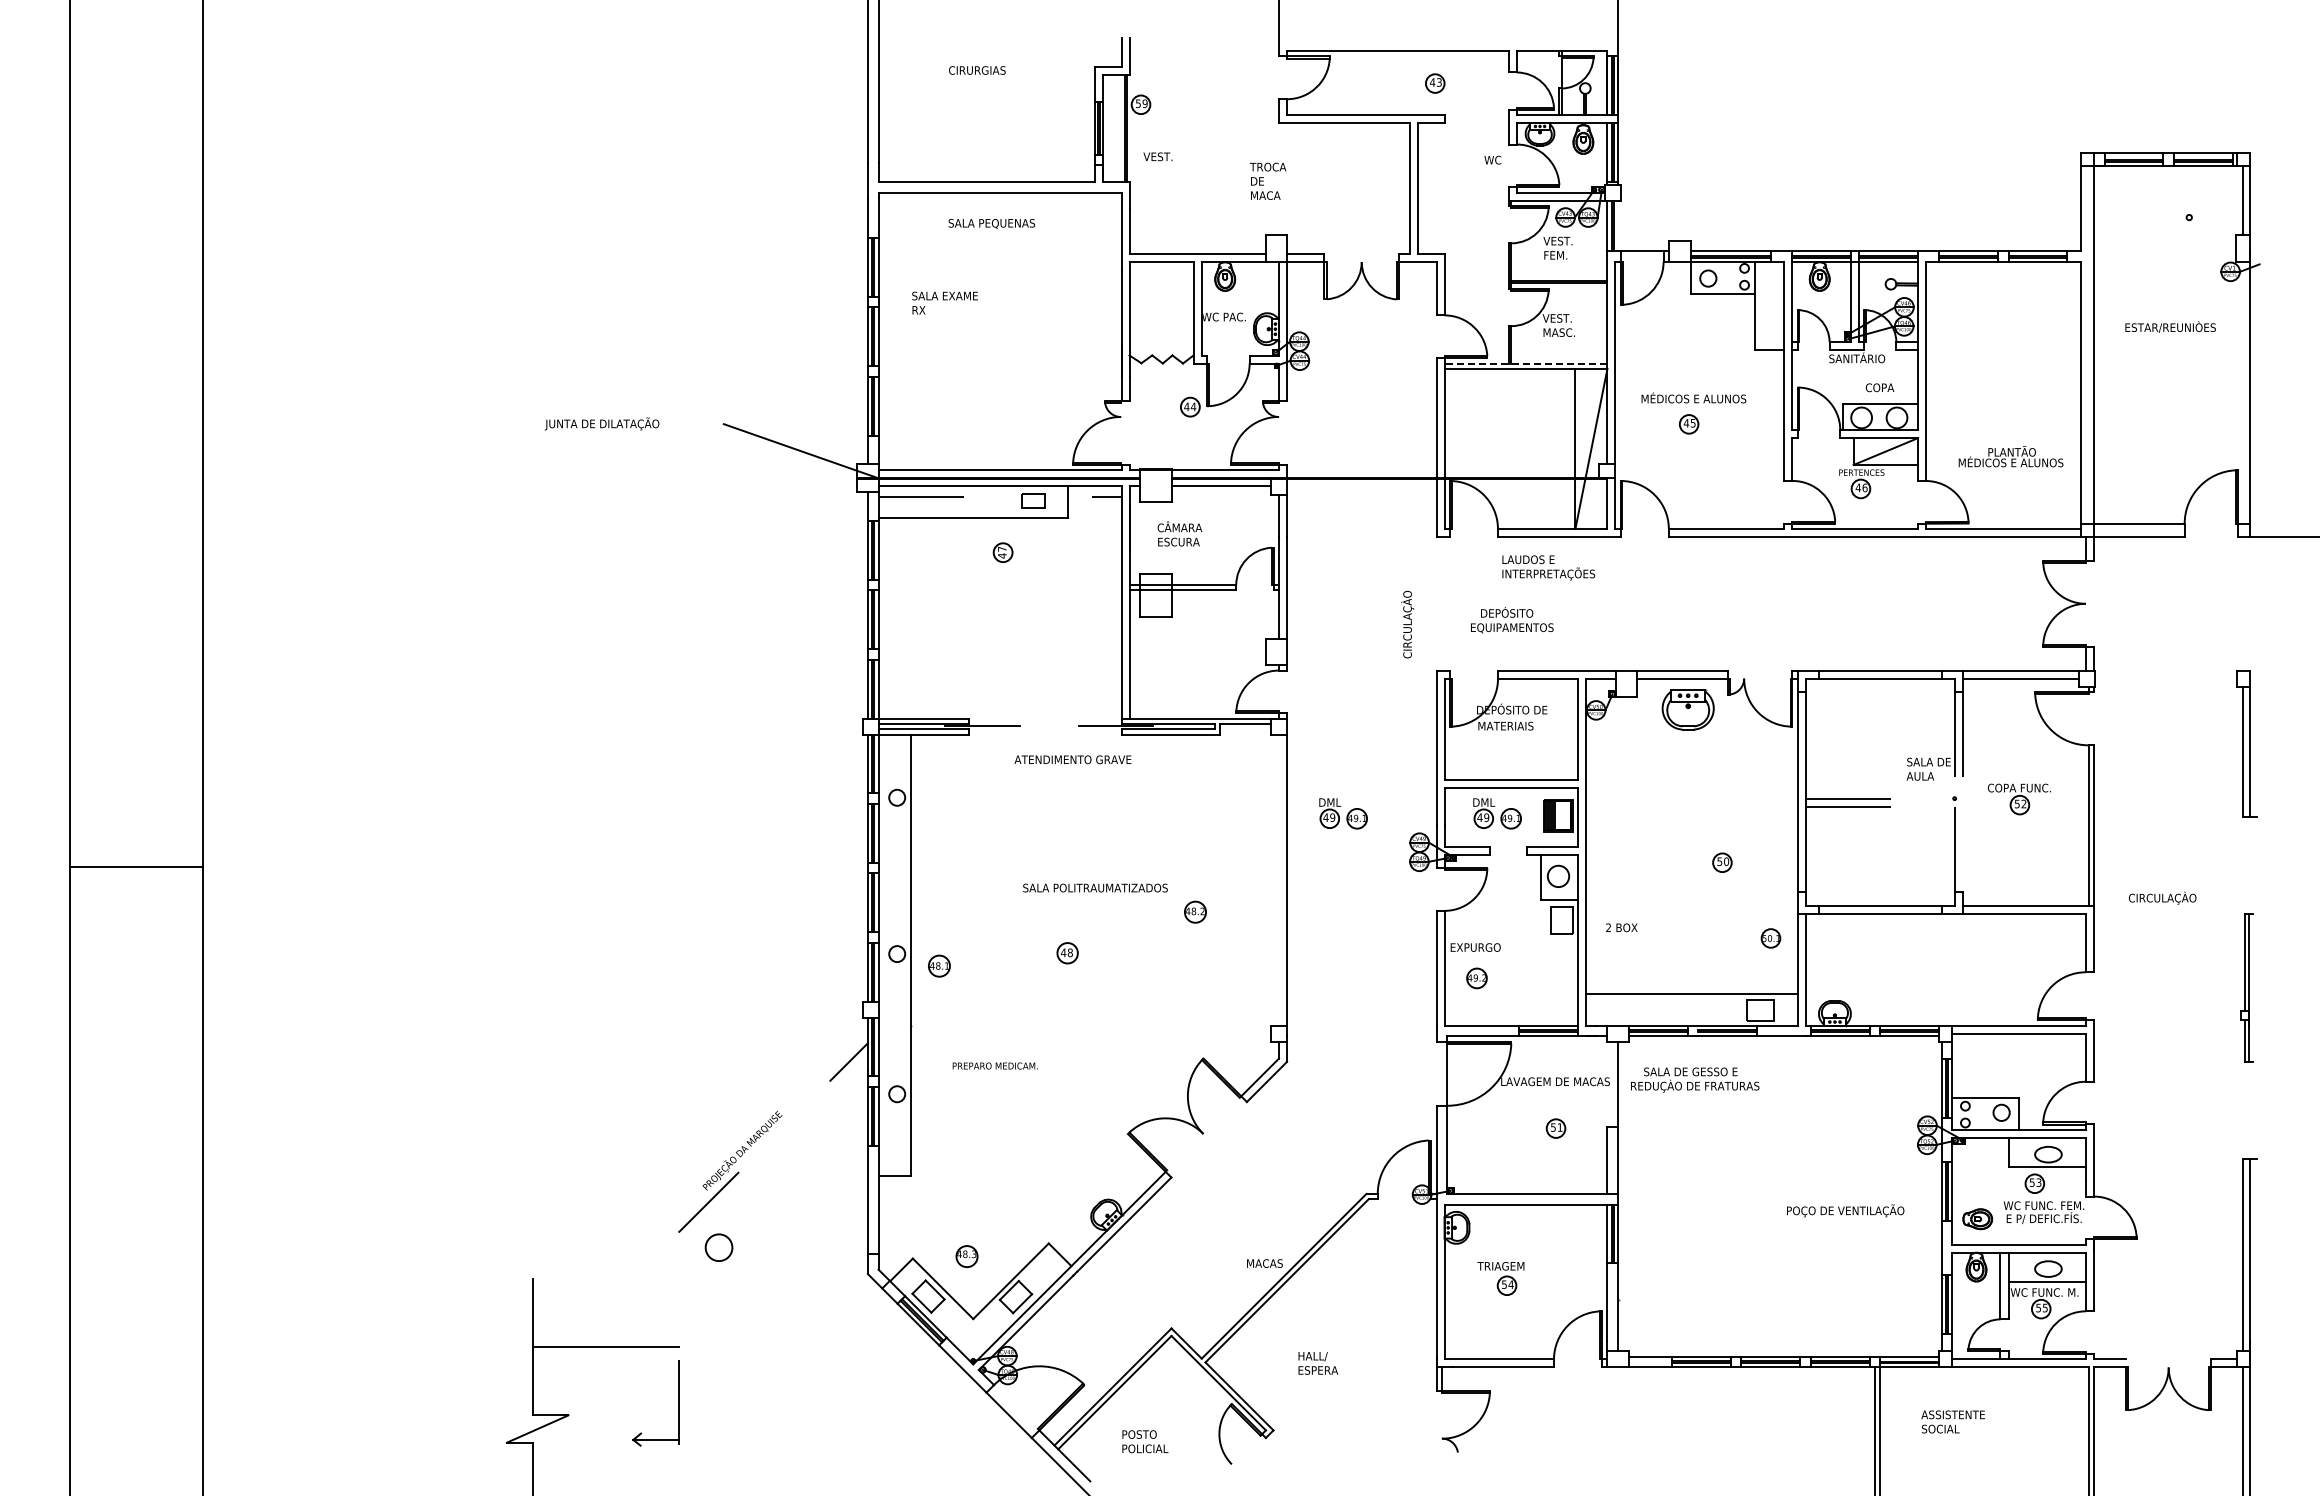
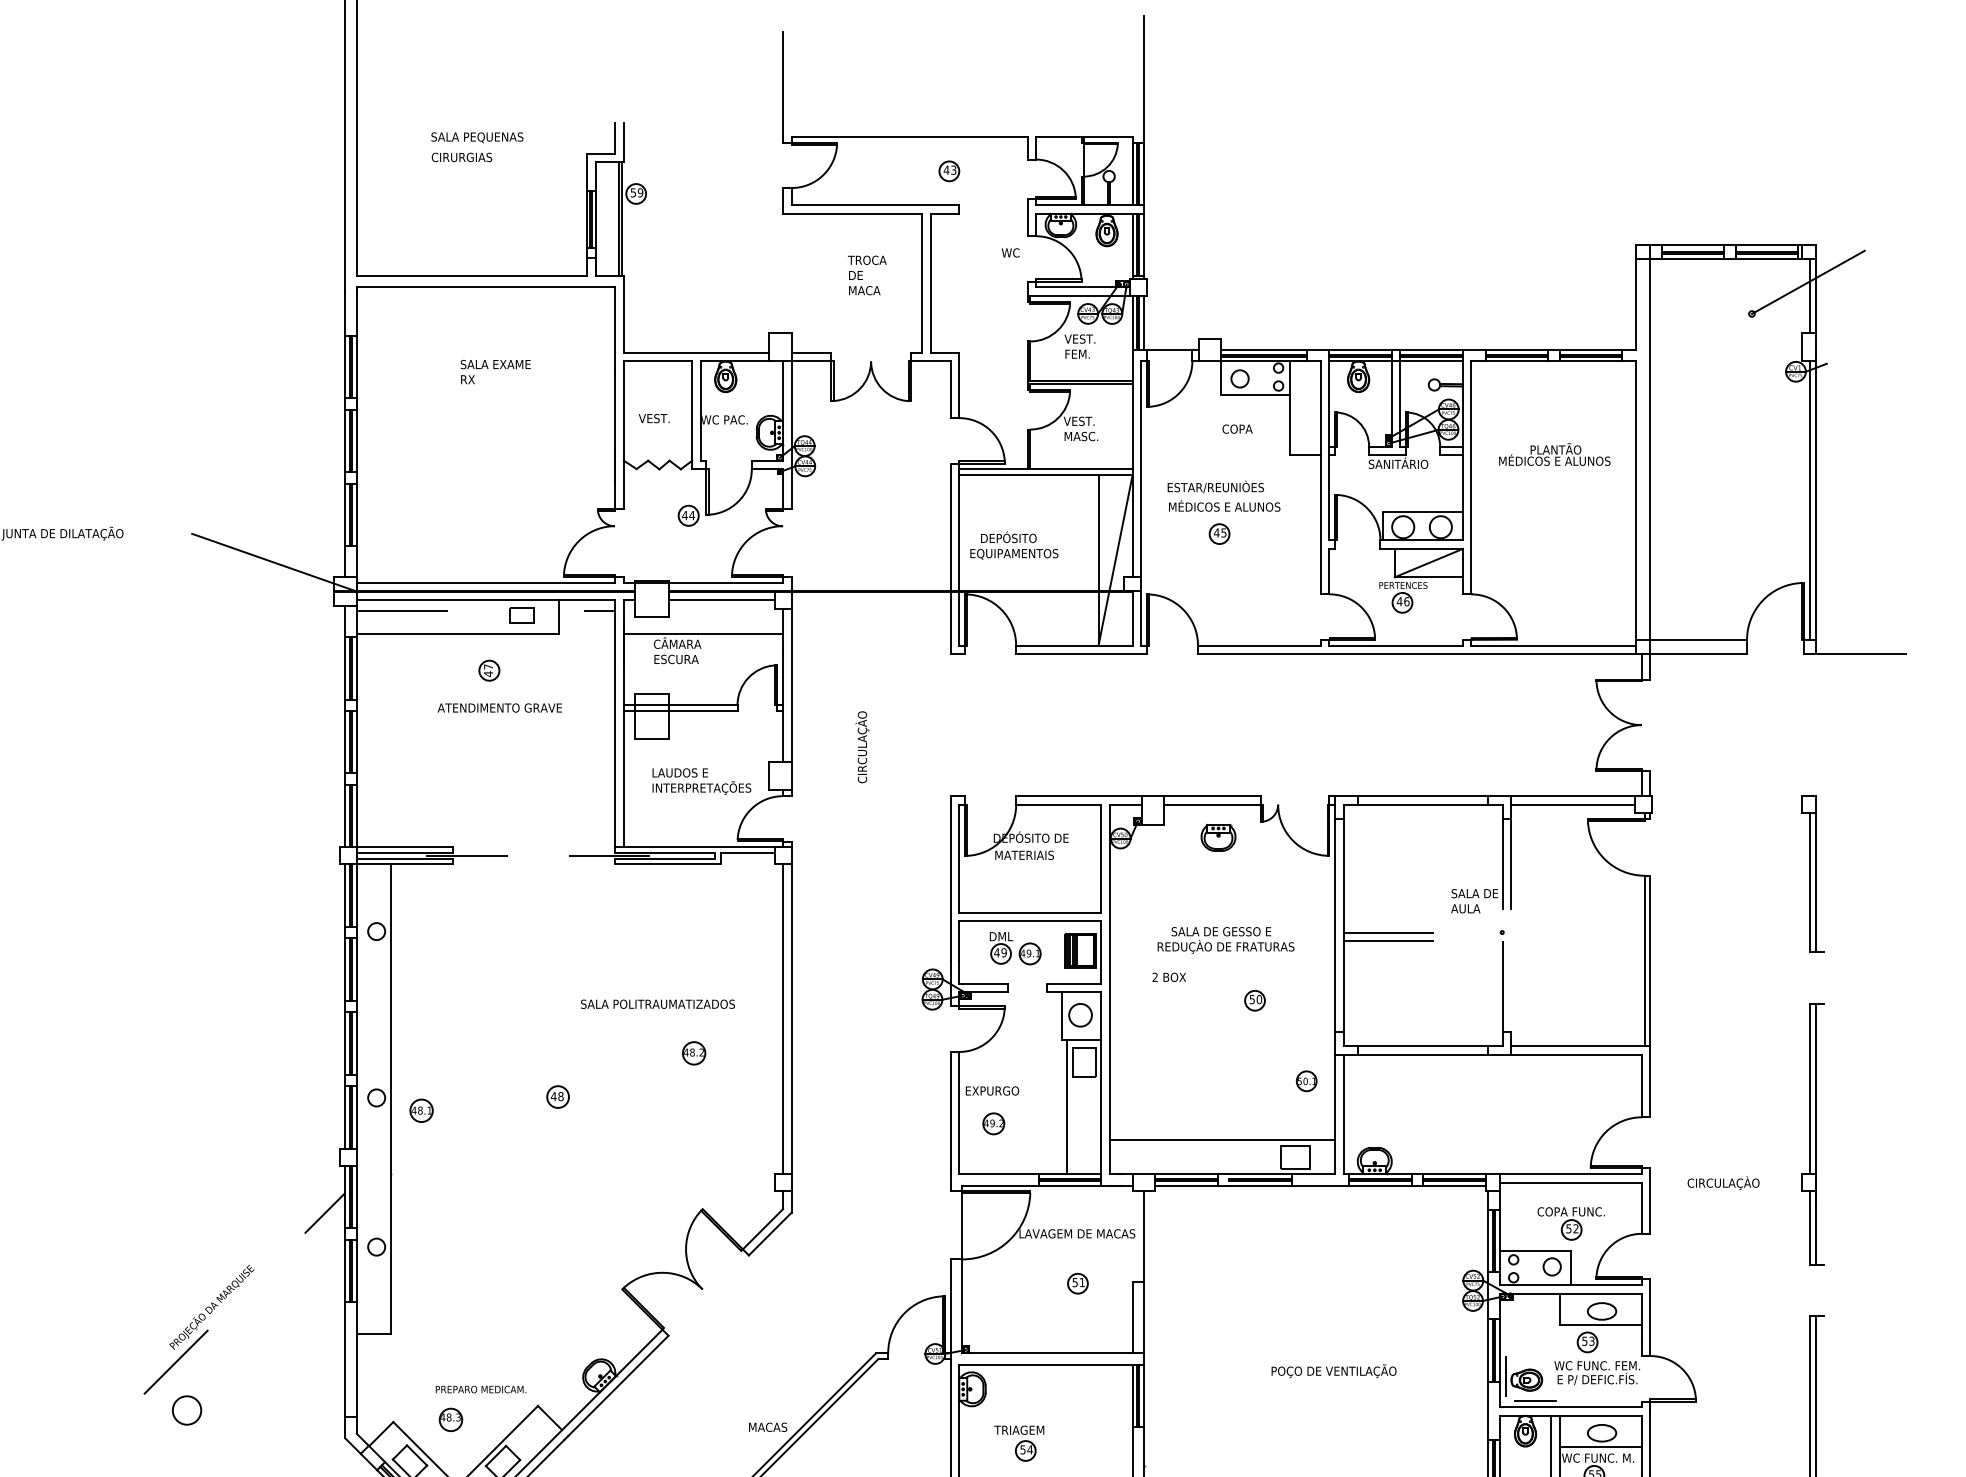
text: (1157, 156) -> (653, 418), moved
text: (1268, 180) -> (867, 274), moved
line: (2242, 187) -> (1808, 281), added
text: (991, 223) -> (477, 137), moved
line: (1618, 225) -> (1144, 322), added
text: (944, 302) -> (495, 371), moved
text: (2170, 326) -> (1215, 486), moved
line: (1525, 363) -> (1045, 469), dashed -> solid
text: (1879, 387) -> (1237, 428), moved
line: (2243, 392) -> (1809, 500), added
text: (2010, 456) -> (1554, 454), moved
line: (1204, 518) -> (703, 634), added
text: (1548, 567) -> (701, 781), moved
text: (1512, 620) -> (1014, 545), moved
text: (1407, 624) -> (862, 747), moved
part: (1687, 709) -> (1217, 837), size x0.62
text: (1072, 759) -> (499, 707), moved
part: (2019, 799) -> (1571, 1223), moved
part: (1343, 813) -> (851, 948), removed
line: (1279, 879) -> (783, 1018), added
text: (1095, 887) -> (657, 1003), moved
text: (2162, 897) -> (1723, 1182), moved
text: (1621, 927) -> (1168, 977), moved
line: (1546, 962) -> (1067, 1106), added
part: (2246, 987) -> (1812, 1133), size x1.67
text: (994, 1065) -> (480, 1388), moved
text: (1695, 1079) -> (1226, 939), moved
text: (1845, 1210) -> (1333, 1370), moved
line: (1957, 1215) -> (1505, 1376), added
line: (1985, 1238) -> (1535, 1400), added

